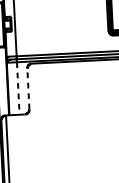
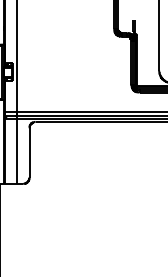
line: (18, 89) -> (17, 152), dashed -> solid
line: (28, 89) -> (29, 153), dashed -> solid

